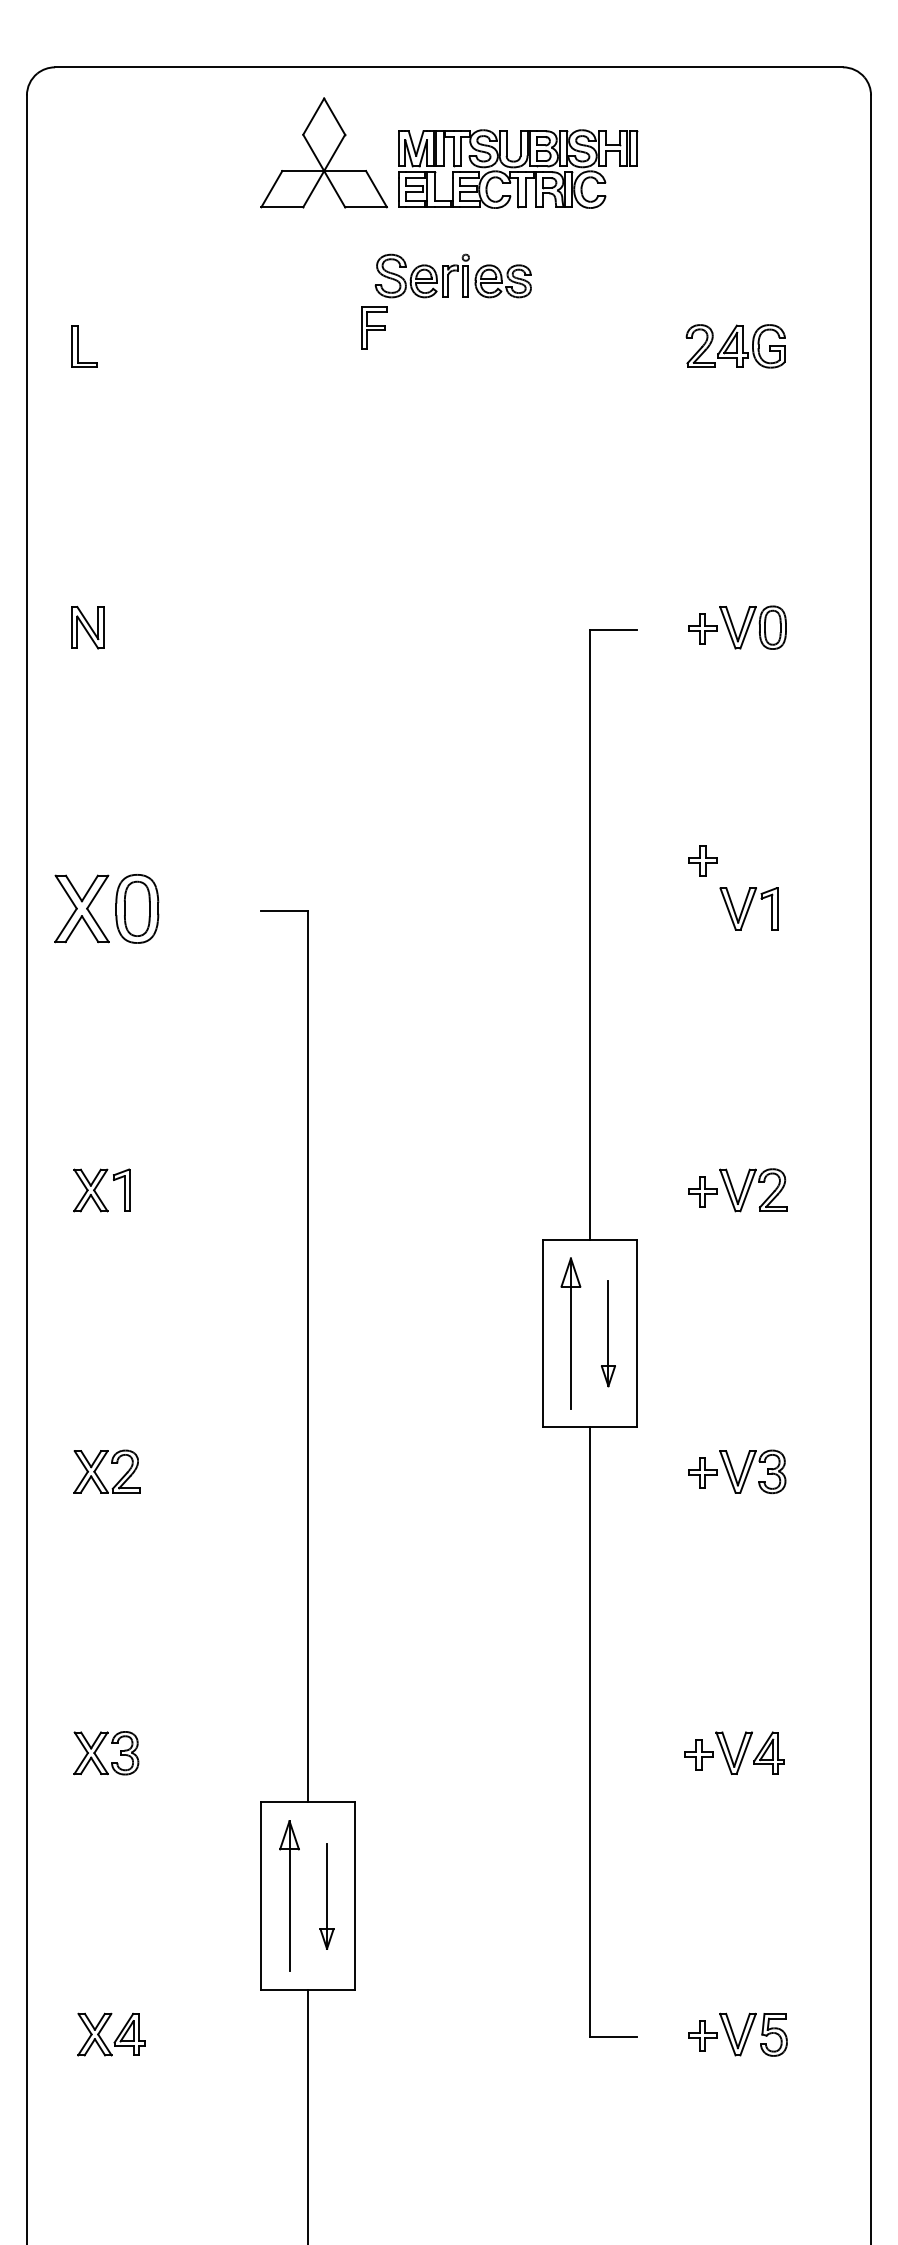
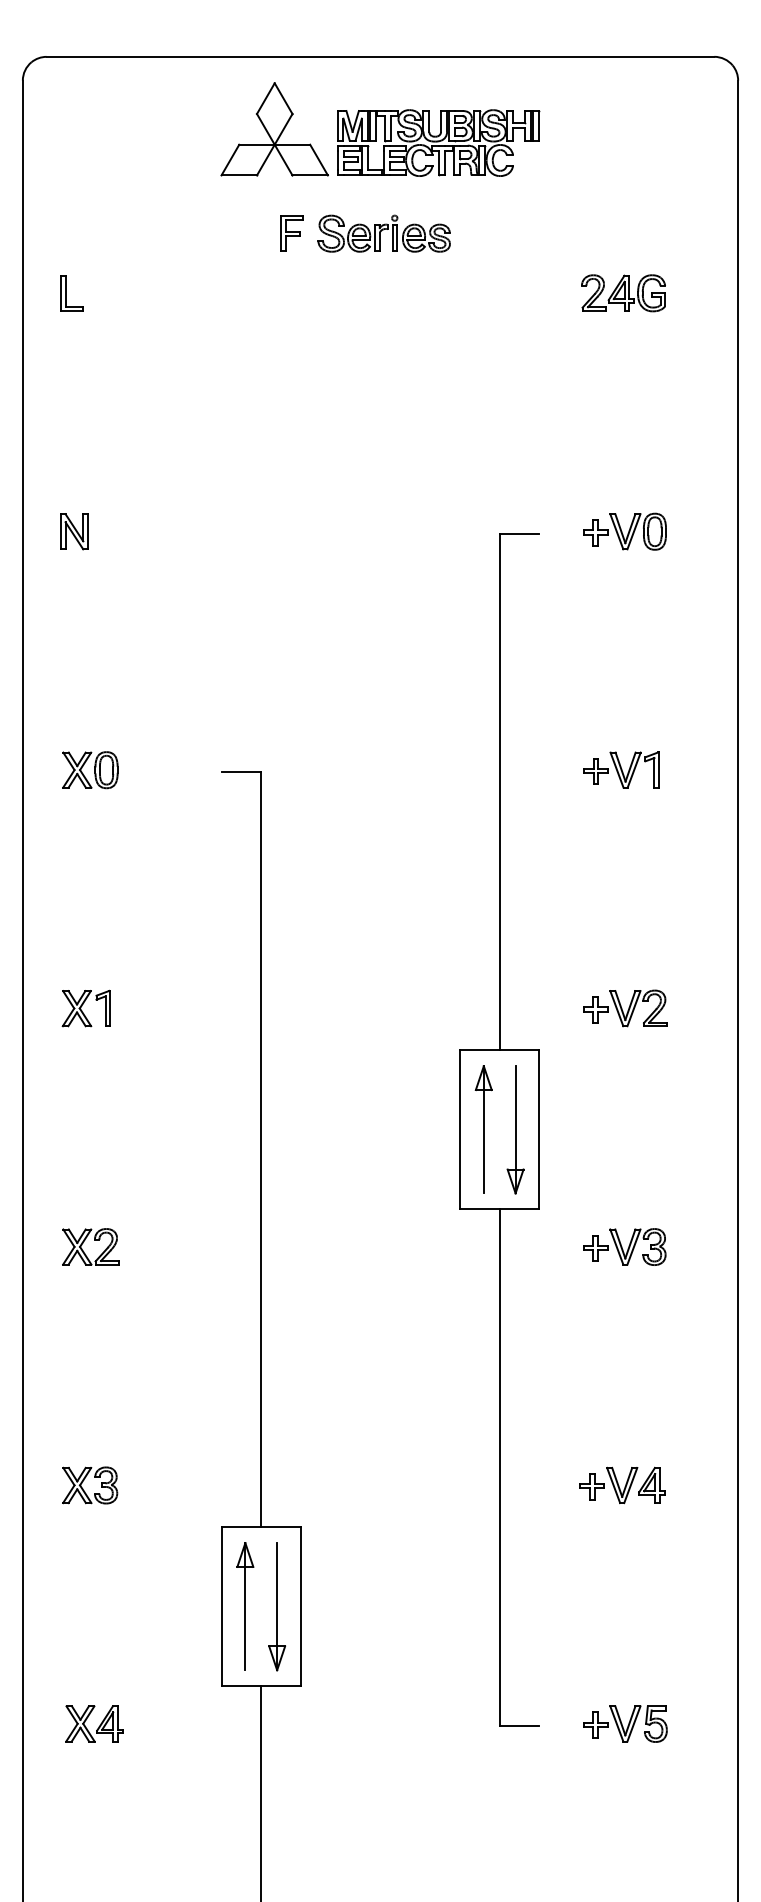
part: (374, 327) -> (291, 233), moved
part: (702, 860) -> (595, 771), moved
part: (106, 909) -> (90, 770), size x0.62
part: (608, 1333) -> (515, 1129), size x1.43
part: (326, 1896) -> (276, 1606), size x1.43

